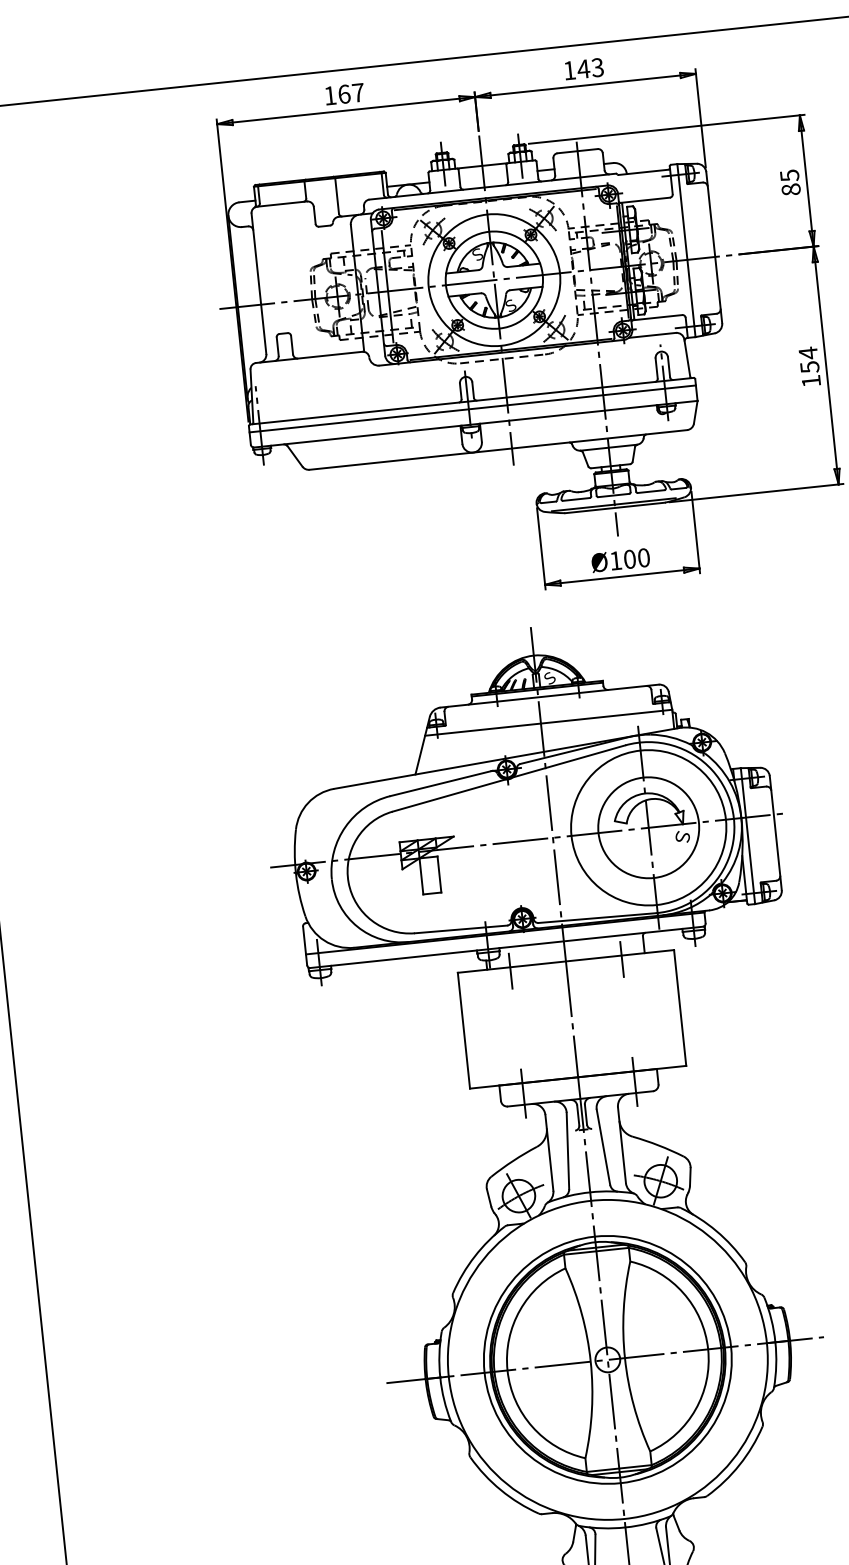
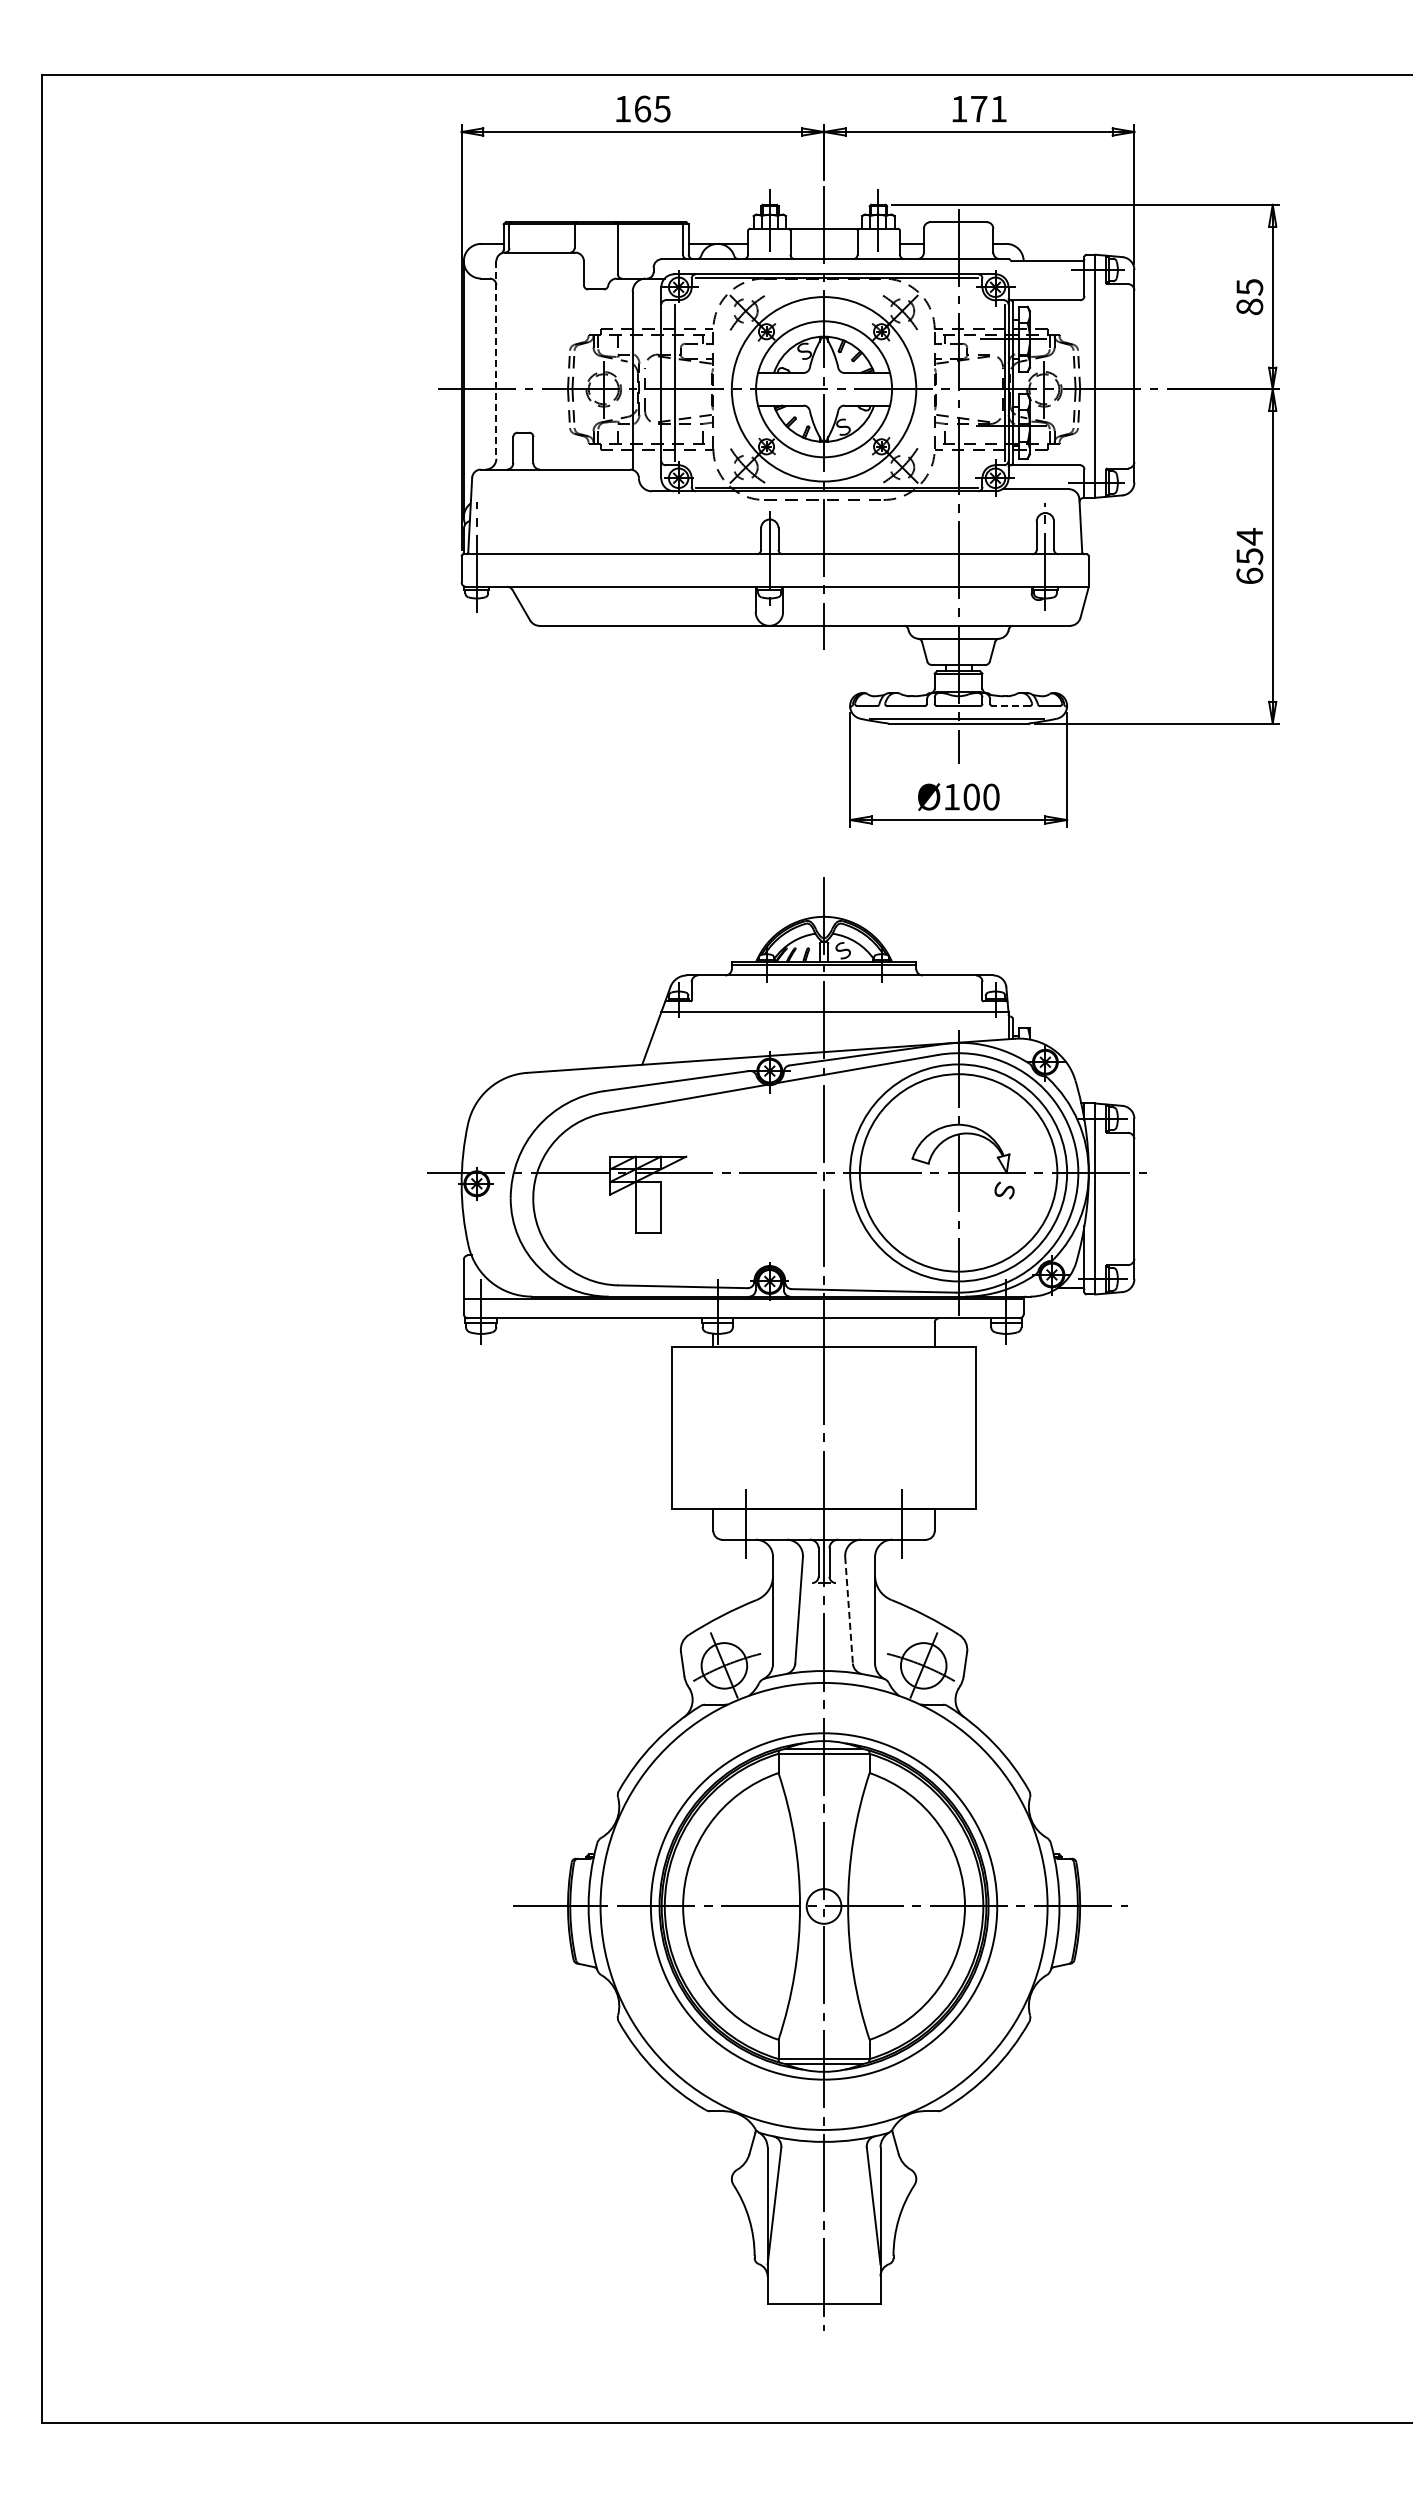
text: (590, 68) -> (988, 108), 143 -> 171
text: (358, 93) -> (662, 109), 167 -> 165
line: (259, 284) -> (496, 360), solid -> dashed
text: (811, 380) -> (1249, 575), 154 -> 654
line: (472, 409) -> (774, 565), removed
line: (651, 491) -> (1011, 706), solid -> dashed
circle: (648, 827) -> (958, 1172), size x1.4
line: (622, 959) -> (902, 1351), removed
line: (510, 970) -> (745, 1351), removed
line: (603, 1147) -> (849, 1610), solid -> dashed

